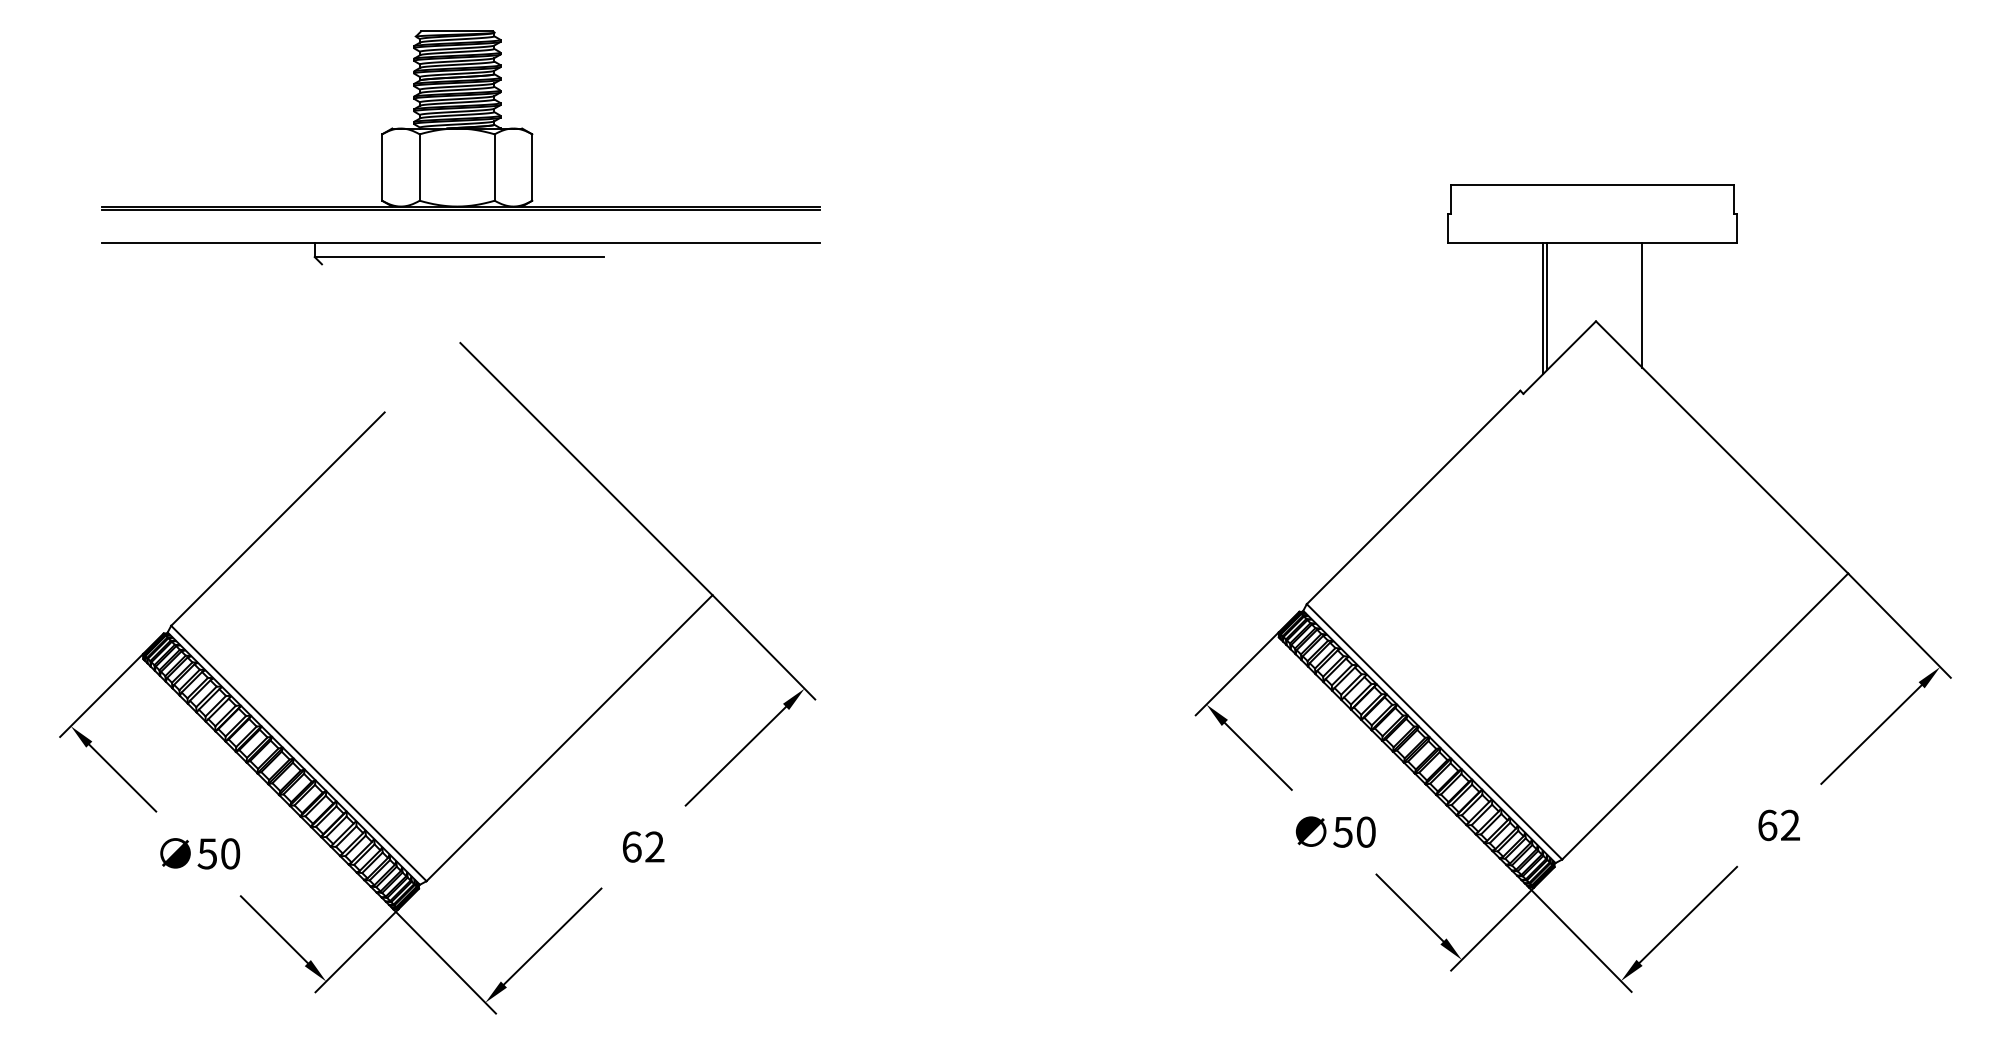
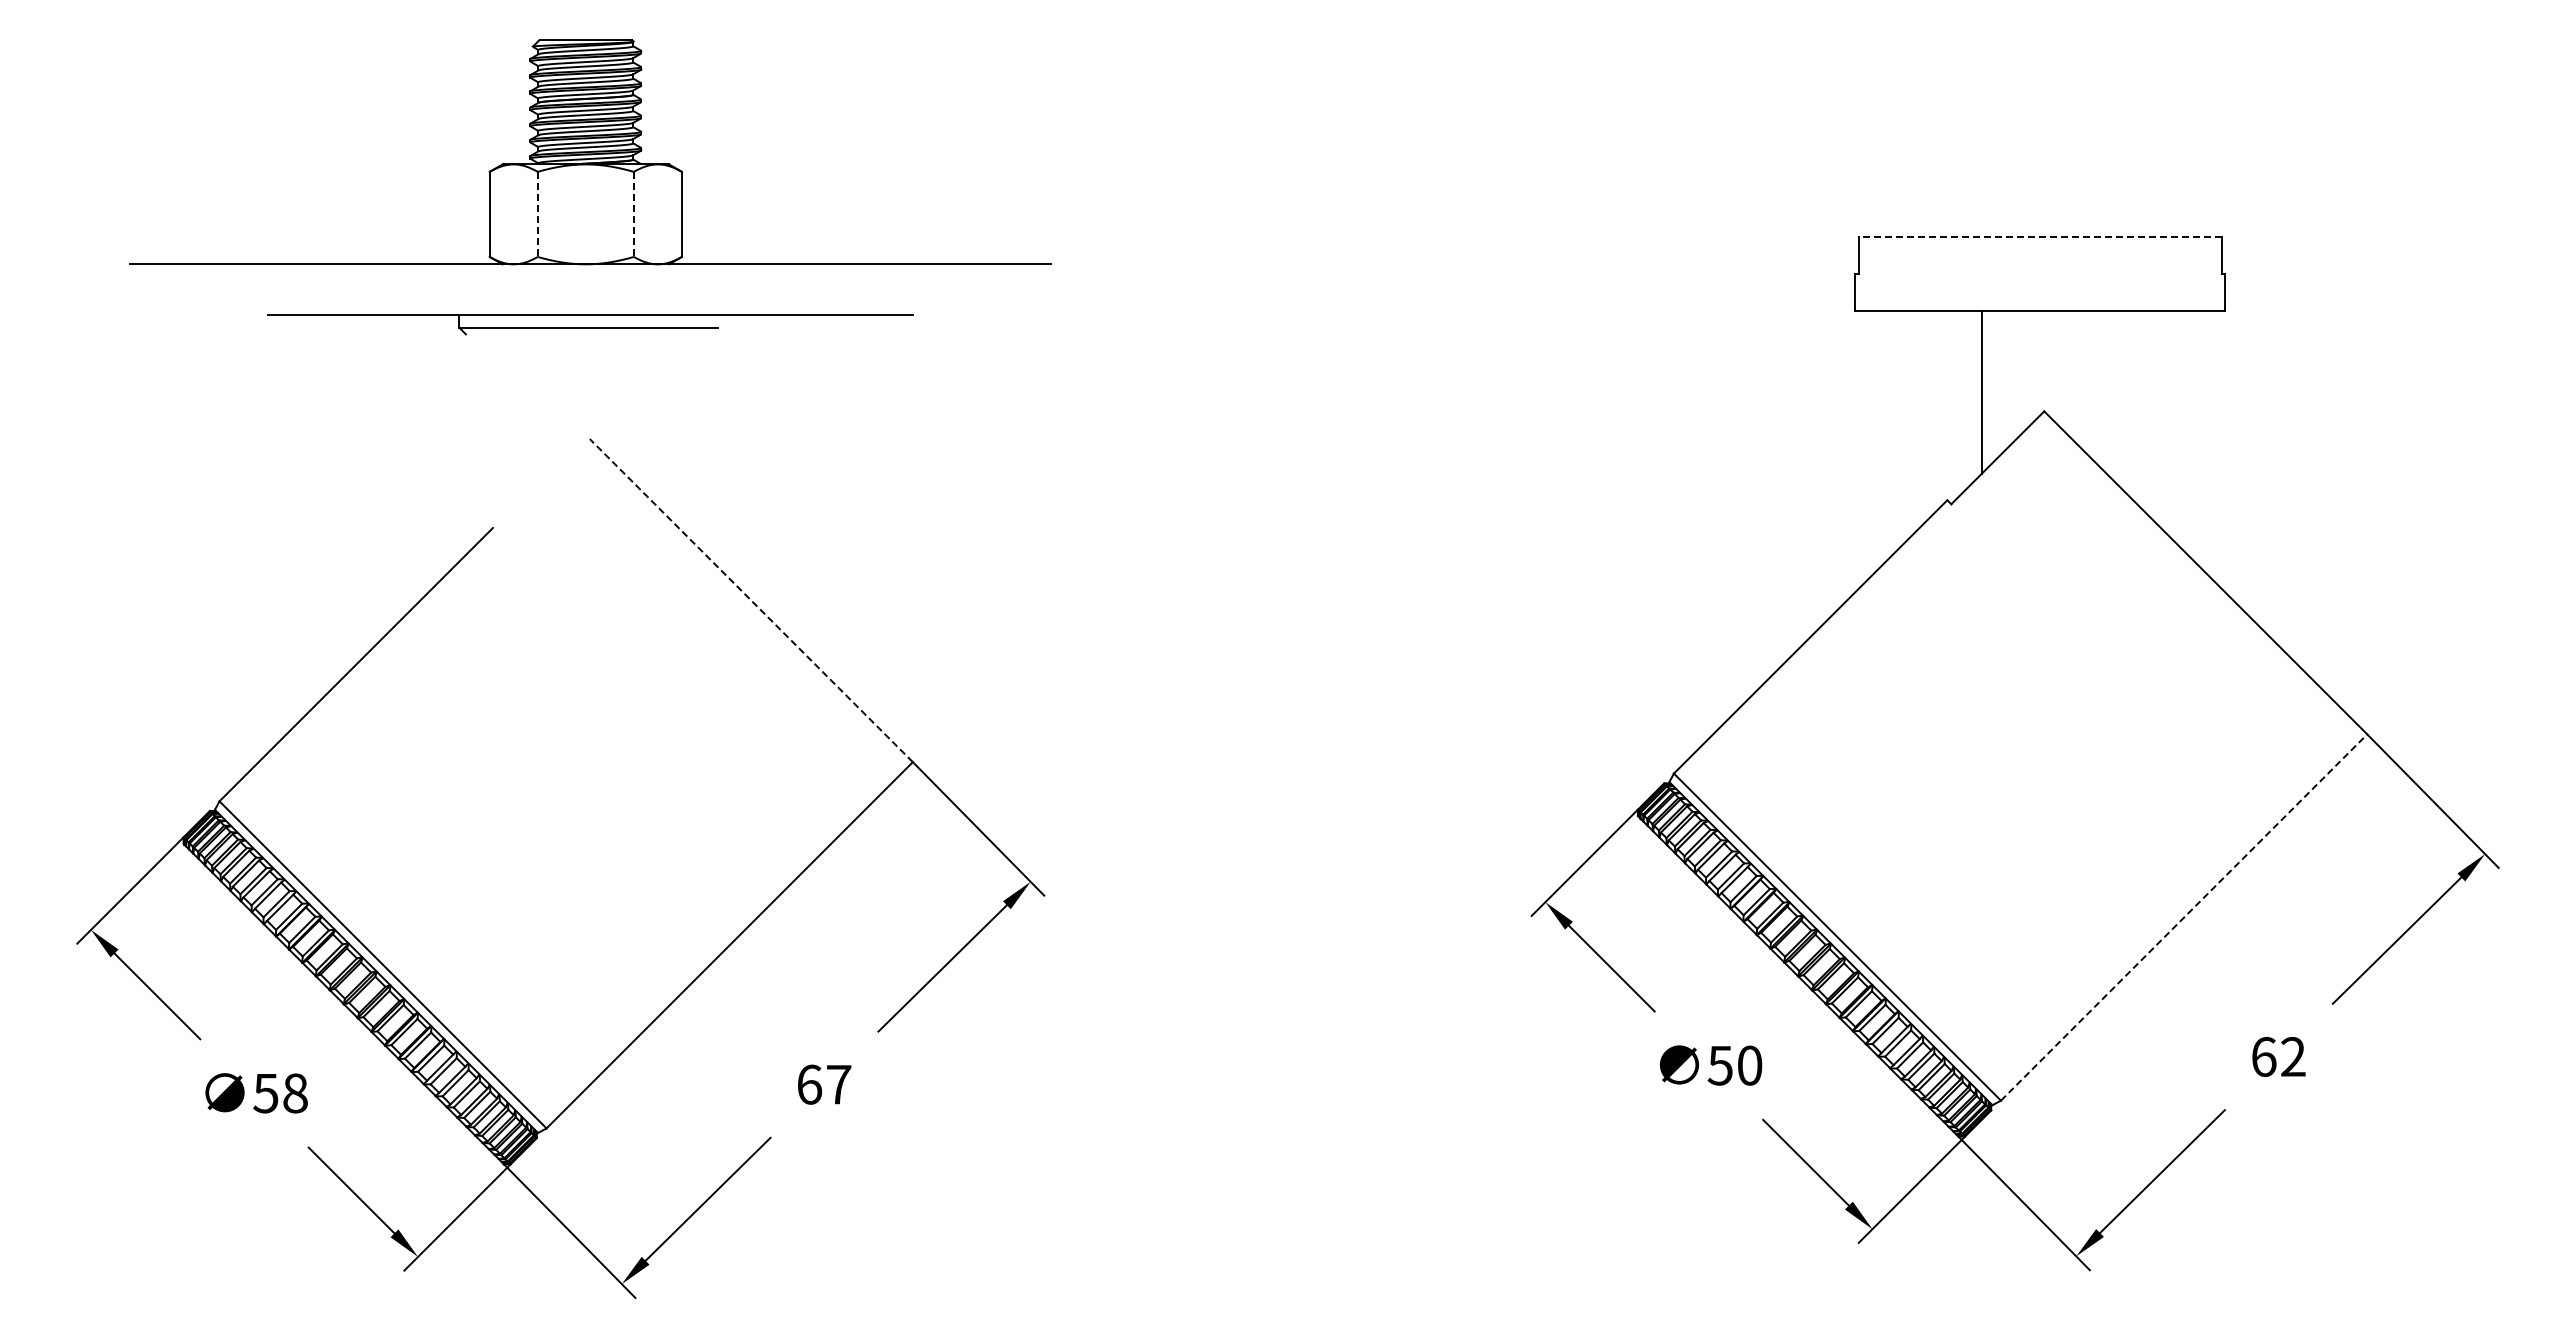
line: (419, 167) -> (537, 214), solid -> dashed
line: (494, 167) -> (633, 214), solid -> dashed
line: (1592, 184) -> (2039, 236), solid -> dashed
line: (460, 209) -> (590, 268), removed
part: (460, 253) -> (590, 324), size x0.7
line: (1642, 305) -> (2103, 390), removed
line: (1543, 308) -> (1976, 394), removed
line: (586, 469) -> (751, 600), solid -> dashed
line: (1705, 716) -> (2184, 917), solid -> dashed
text: (654, 846) -> (838, 1084), 62 -> 67
text: (230, 853) -> (295, 1093), 50 -> 58

